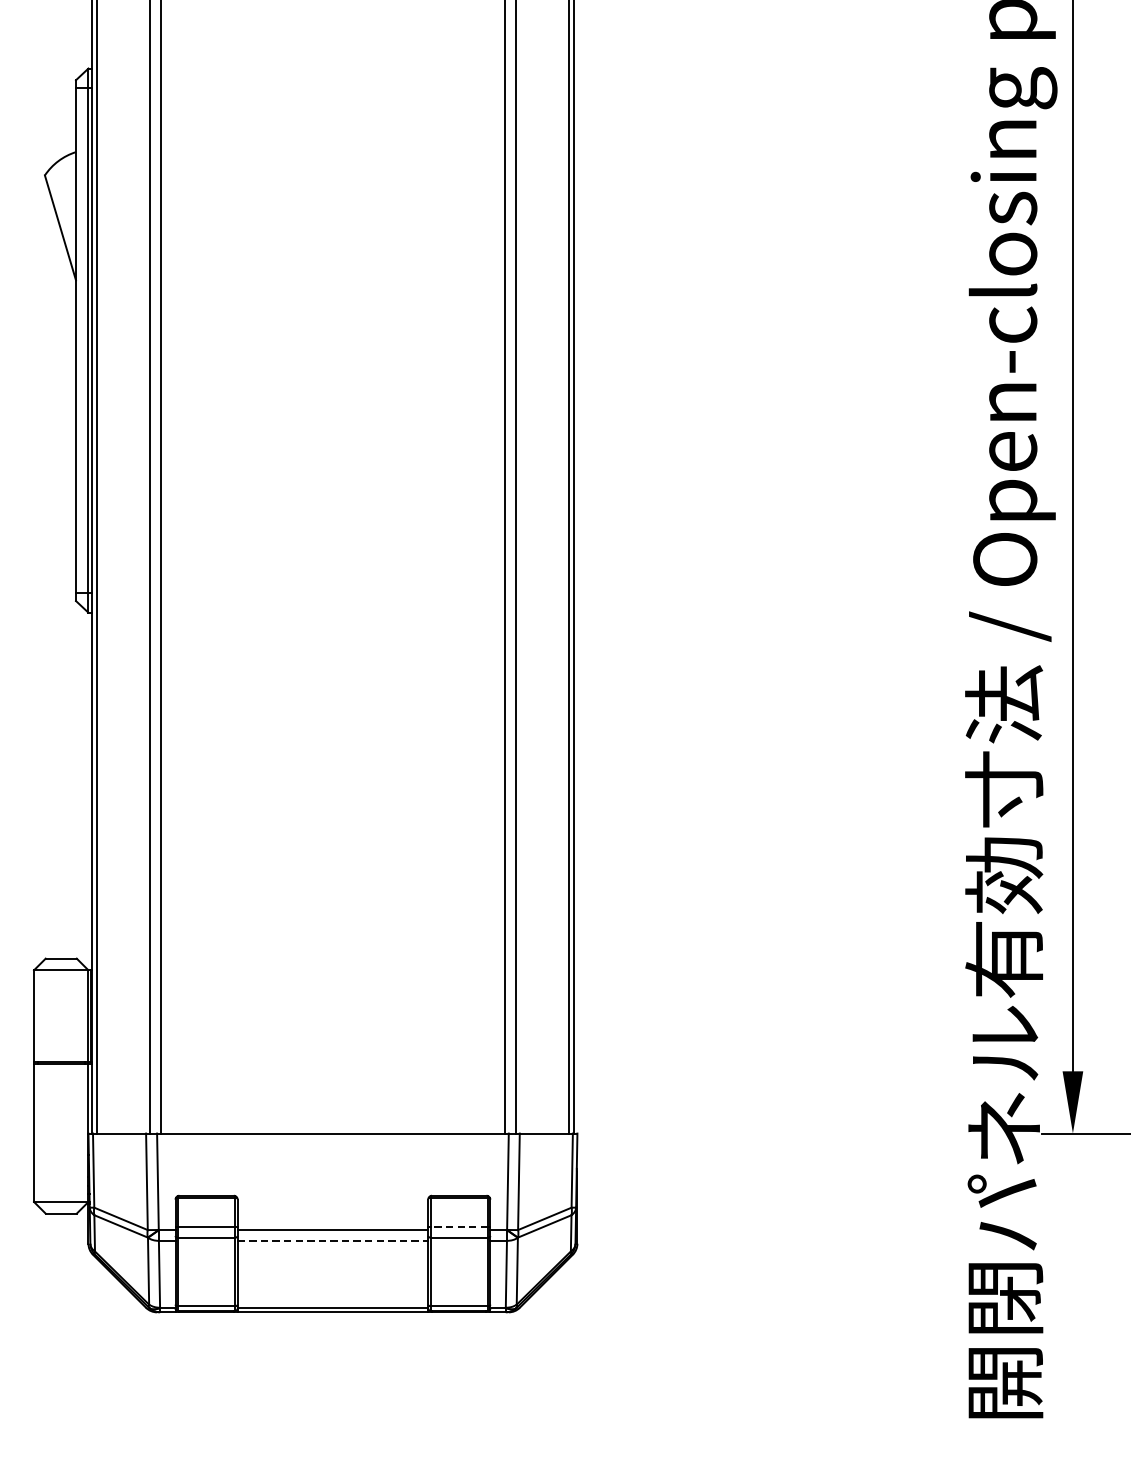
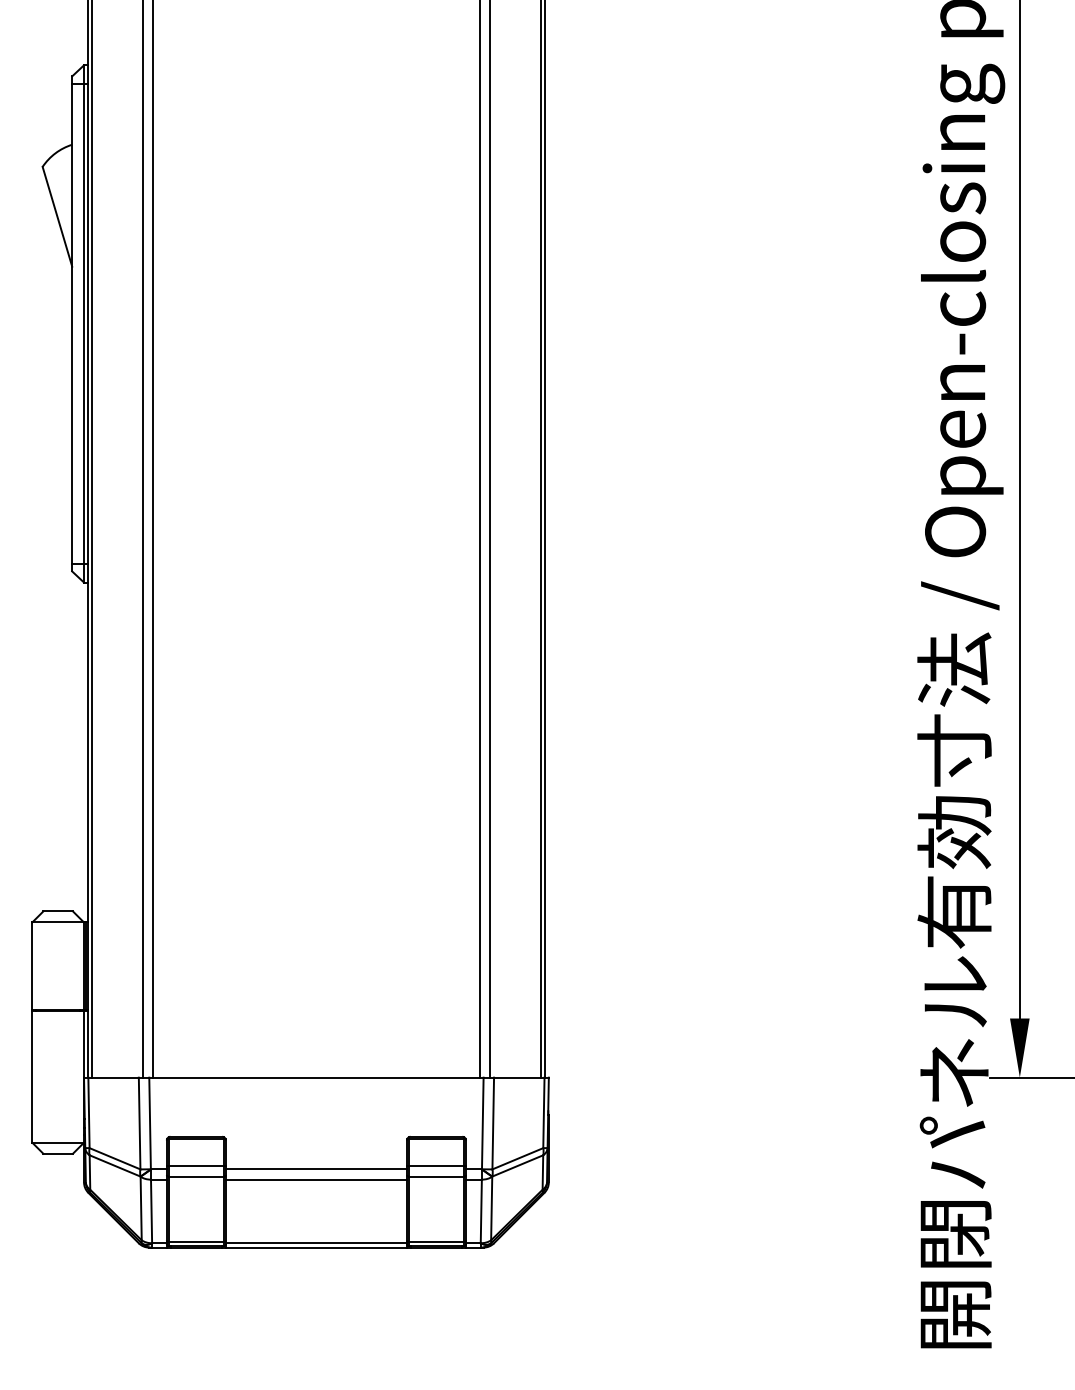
line: (459, 1227) -> (436, 1166), dashed -> solid
line: (333, 1240) -> (316, 1179), dashed -> solid

